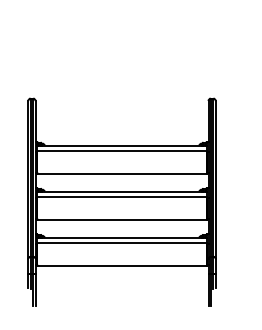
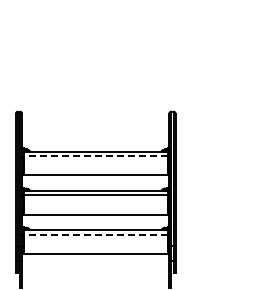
line: (121, 151) -> (95, 156), solid -> dashed
line: (121, 242) -> (95, 234), solid -> dashed

